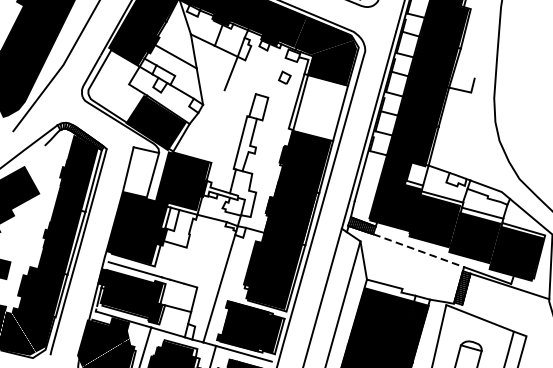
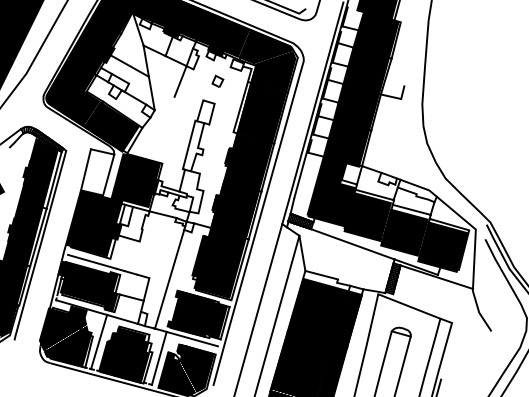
part: (284, 76) -> (217, 80), moved
fill: (113, 85) -> (72, 92), added
fill: (319, 107) -> (261, 112), added
line: (419, 250) -> (353, 244), dashed -> solid

